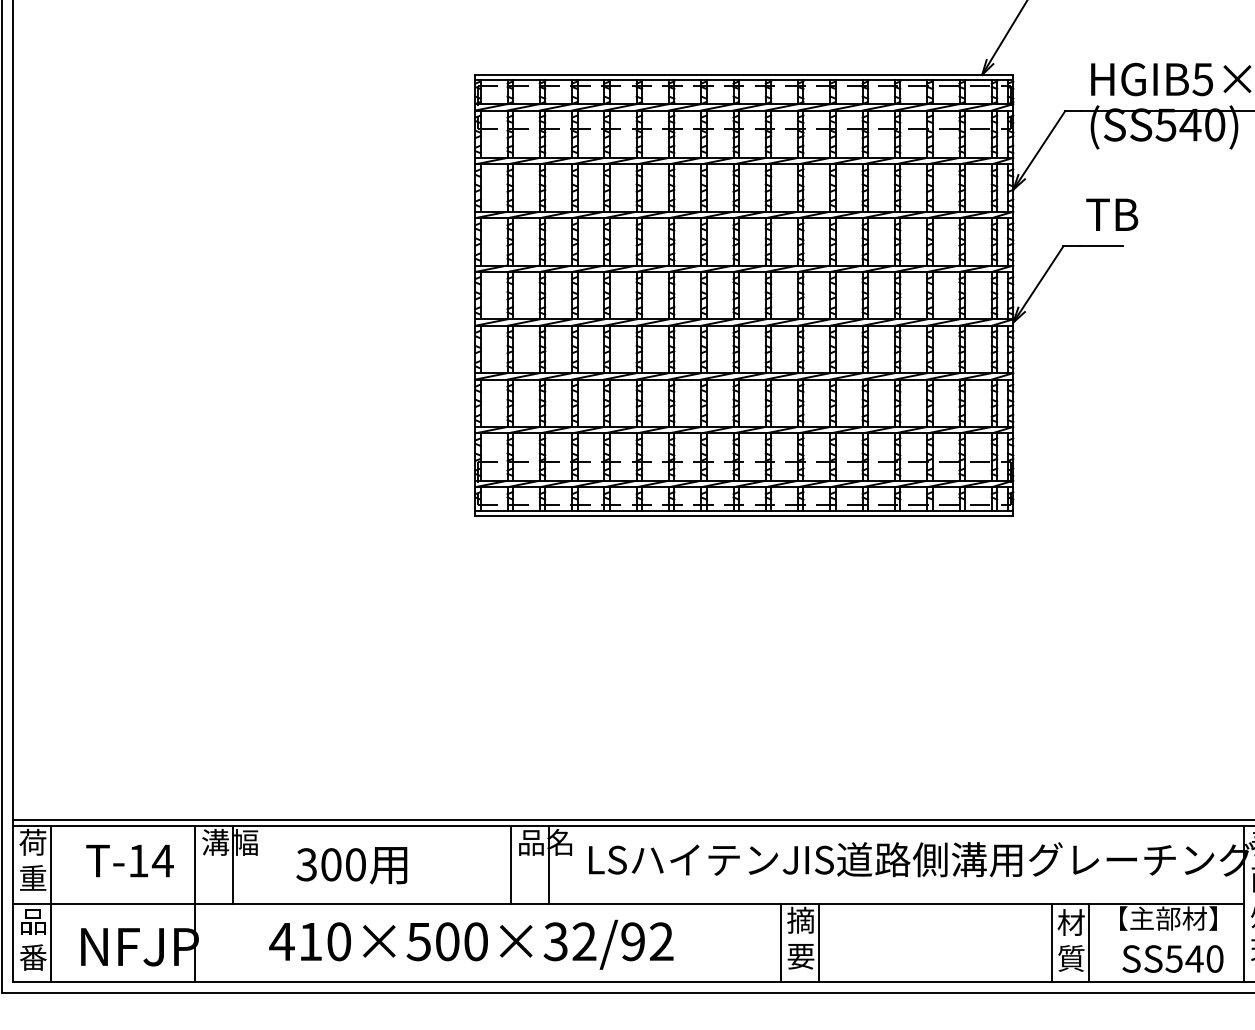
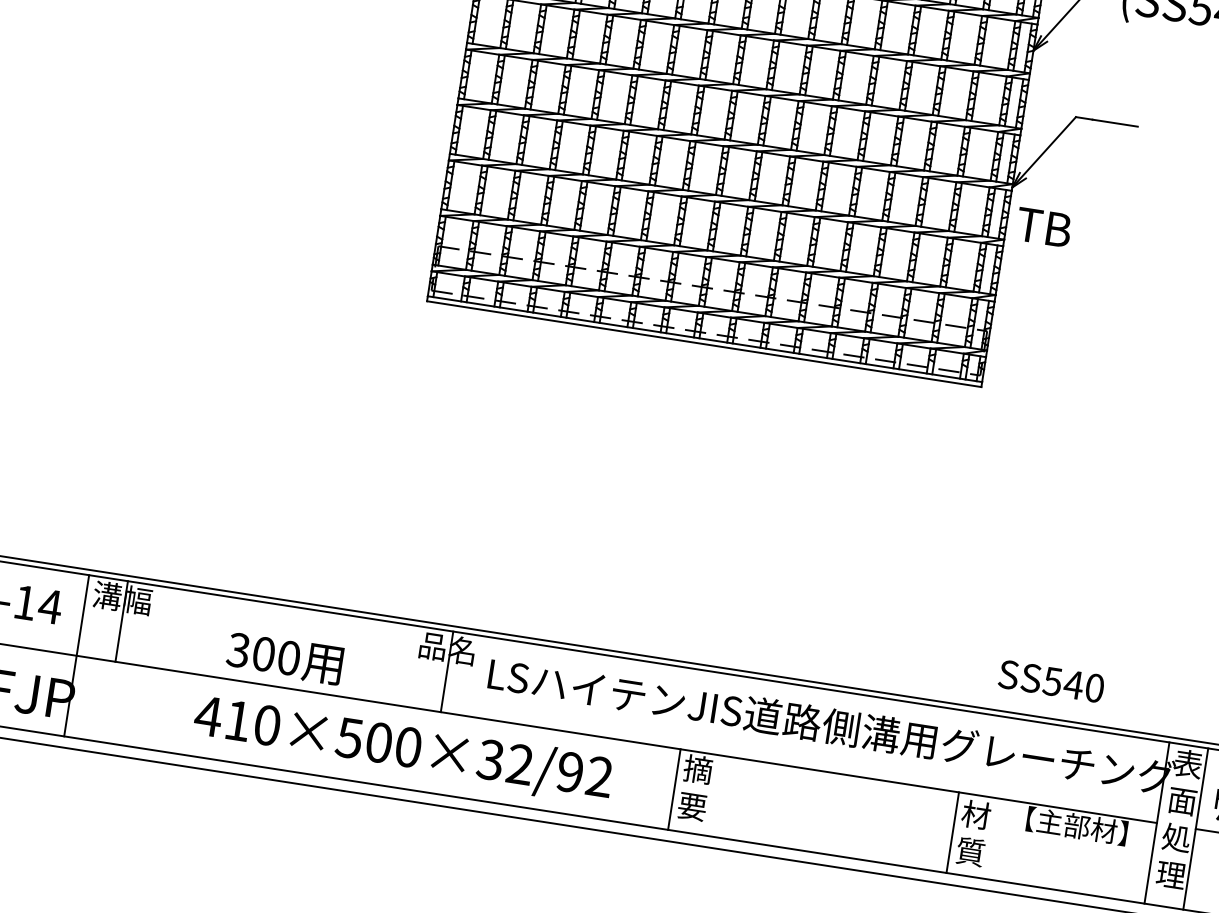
text: (1112, 214) -> (1044, 227), moved
line: (510, 864) -> (407, 665), removed
text: (351, 865) -> (284, 658), moved
line: (818, 942) -> (712, 795), removed
line: (1089, 942) -> (991, 838), removed
text: (471, 944) -> (403, 749), moved
text: (1172, 958) -> (1051, 680), moved

